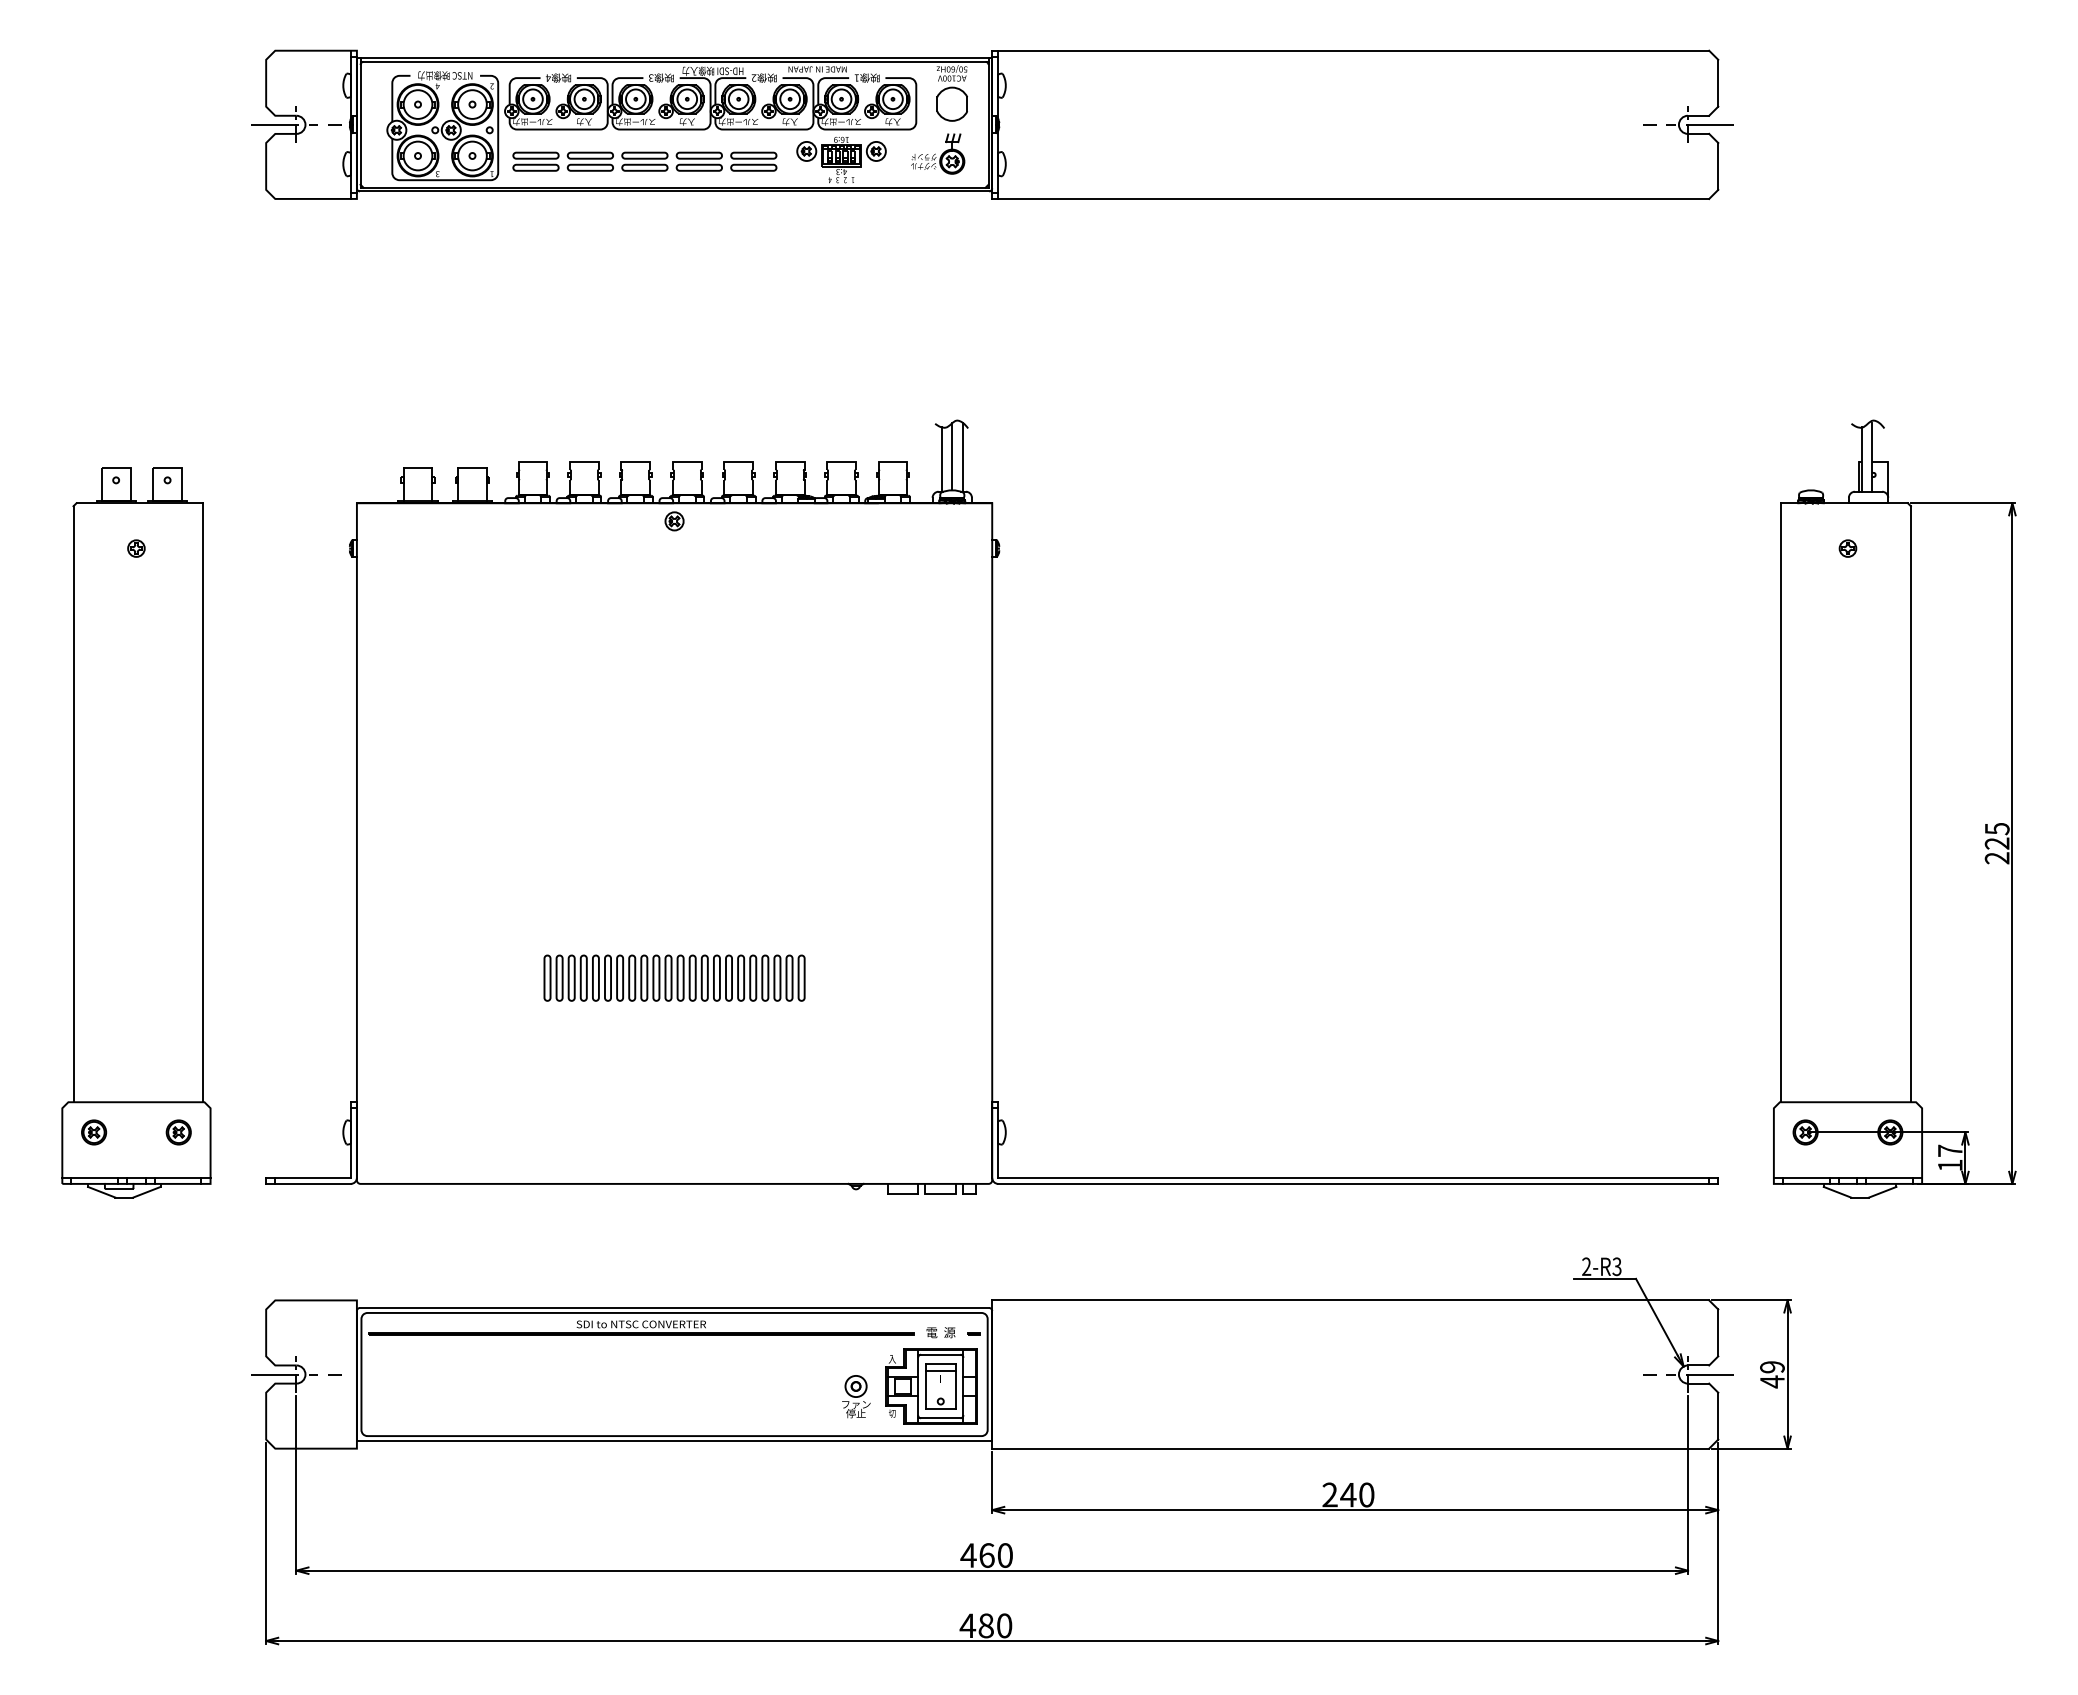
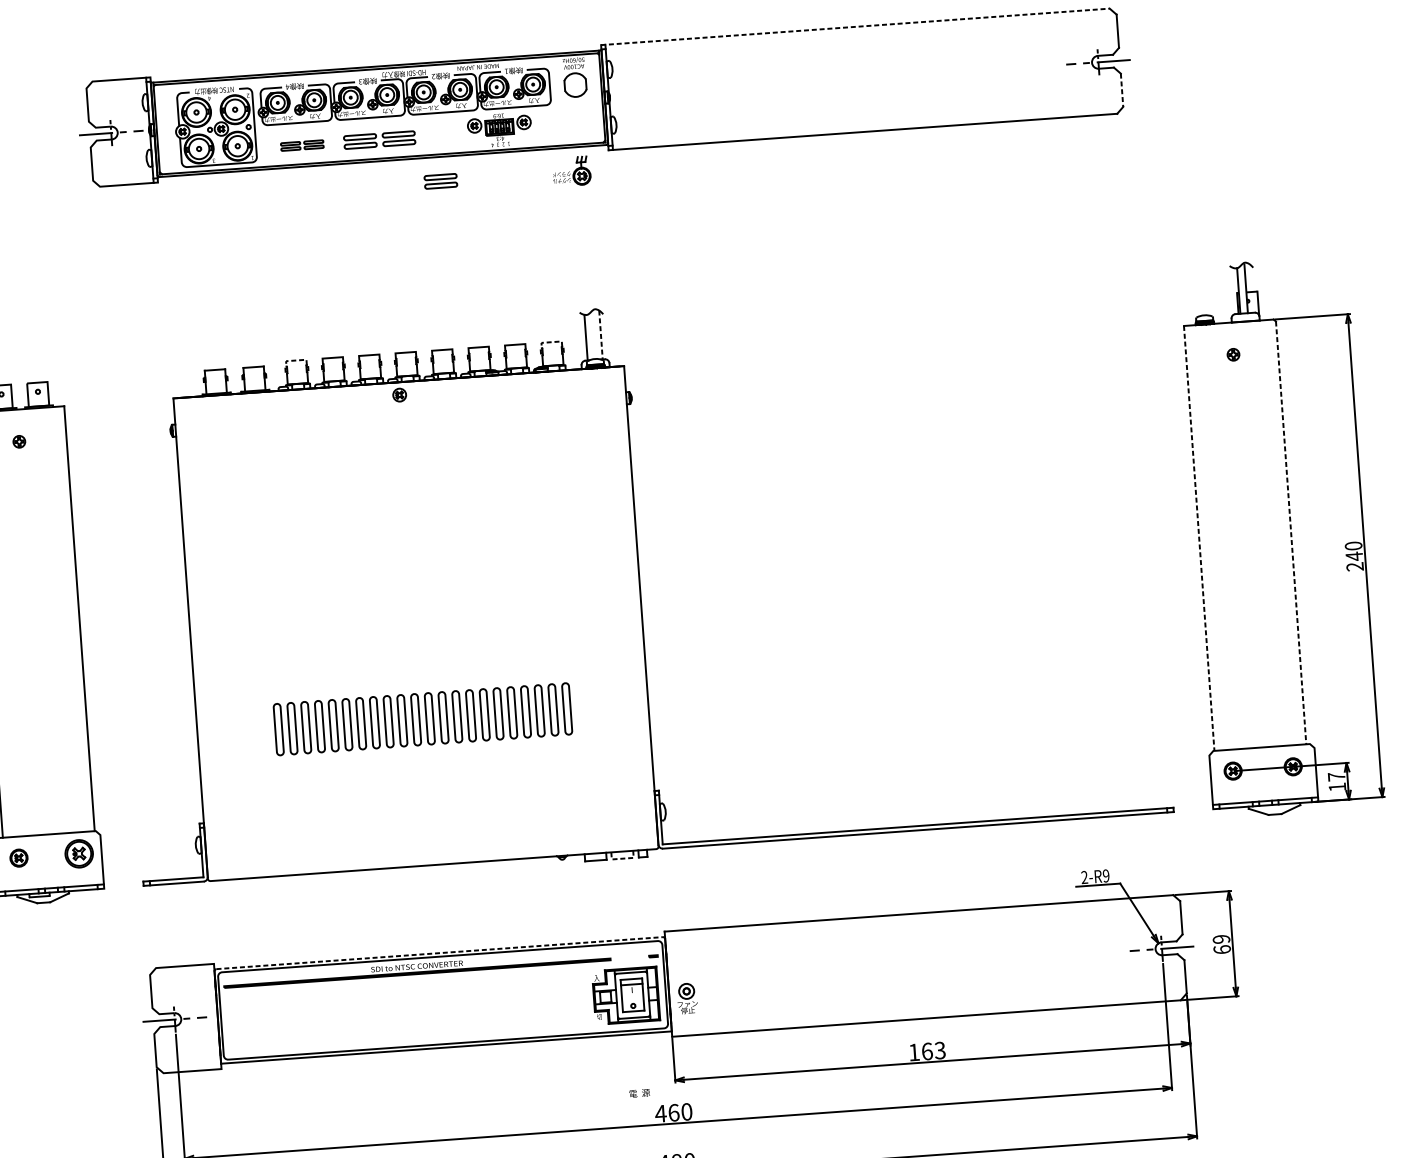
line: (1351, 50) -> (855, 26), solid -> dashed
part: (938, 153) -> (571, 171), moved
part: (562, 161) -> (301, 145), size x0.6
part: (753, 161) -> (440, 181), moved
line: (1718, 166) -> (1122, 90), solid -> dashed
line: (952, 456) -> (593, 334), removed
line: (962, 457) -> (600, 335), solid -> dashed
line: (532, 462) -> (295, 360), solid -> dashed
line: (892, 462) -> (551, 342), solid -> dashed
line: (1781, 803) -> (1199, 538), solid -> dashed
line: (1910, 804) -> (1290, 533), solid -> dashed
text: (1996, 836) -> (1353, 551), 225 -> 240
part: (674, 977) -> (422, 718), size x1.6
part: (178, 1132) -> (78, 853), size x1.6
line: (941, 1193) -> (623, 858), solid -> dashed
text: (1616, 1266) -> (1105, 875), 2-R3 -> 2-R9
line: (674, 1307) -> (439, 952), solid -> dashed
text: (940, 1332) -> (639, 1093), moved
text: (1772, 1381) -> (1222, 949), 49 -> 69
part: (856, 1396) -> (687, 998), moved
text: (1348, 1494) -> (927, 1051), 240 -> 163

